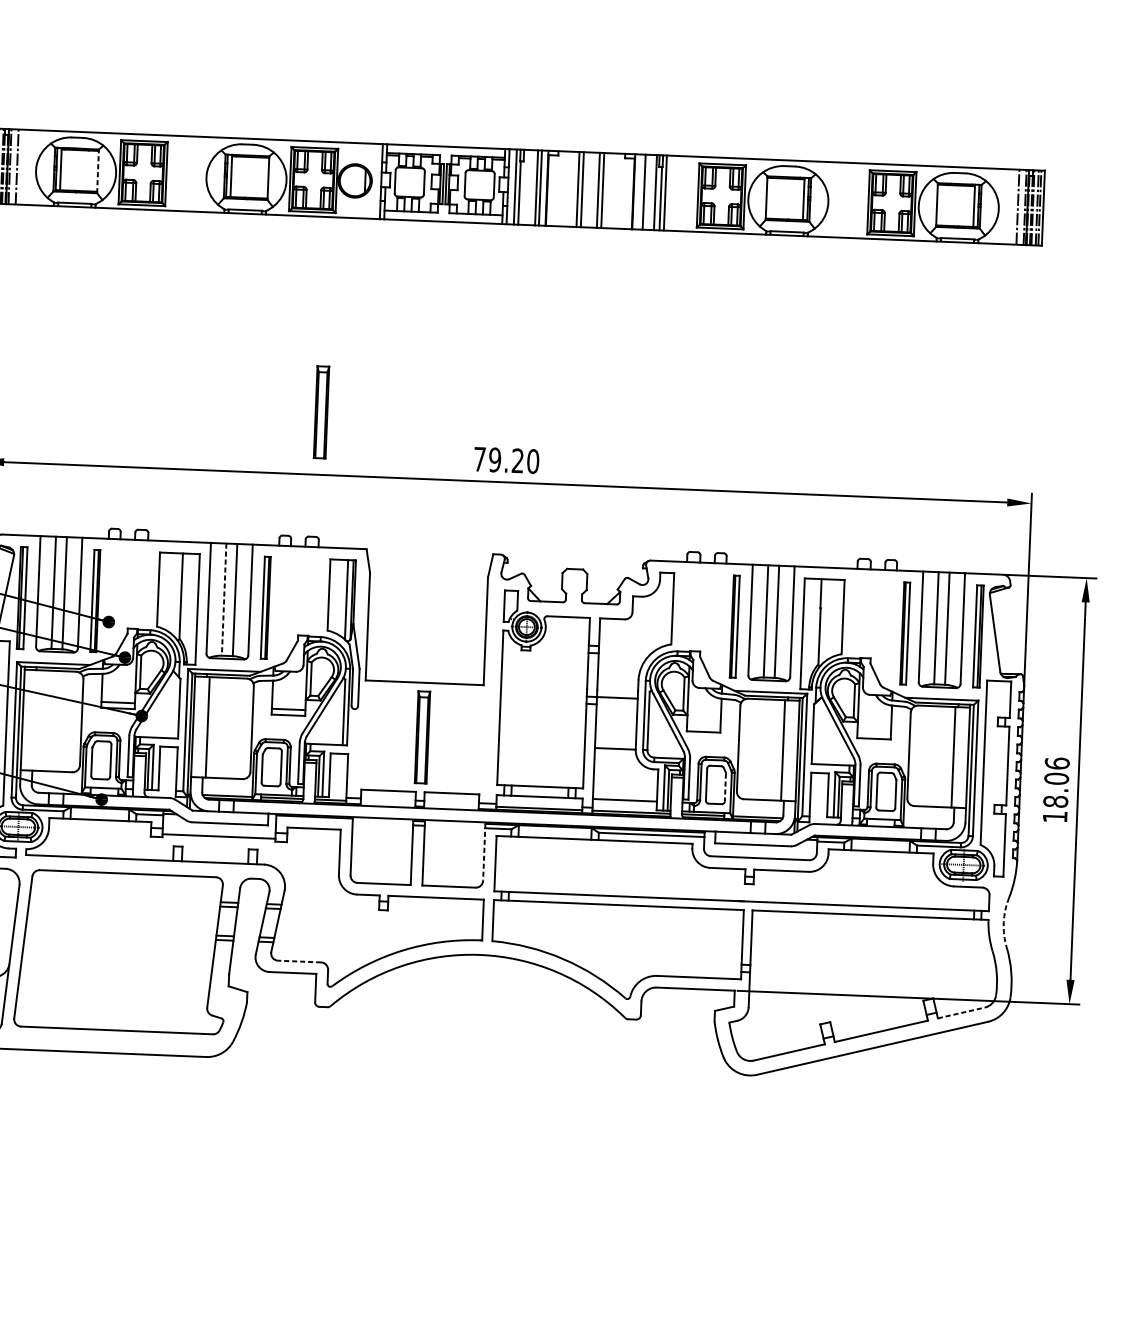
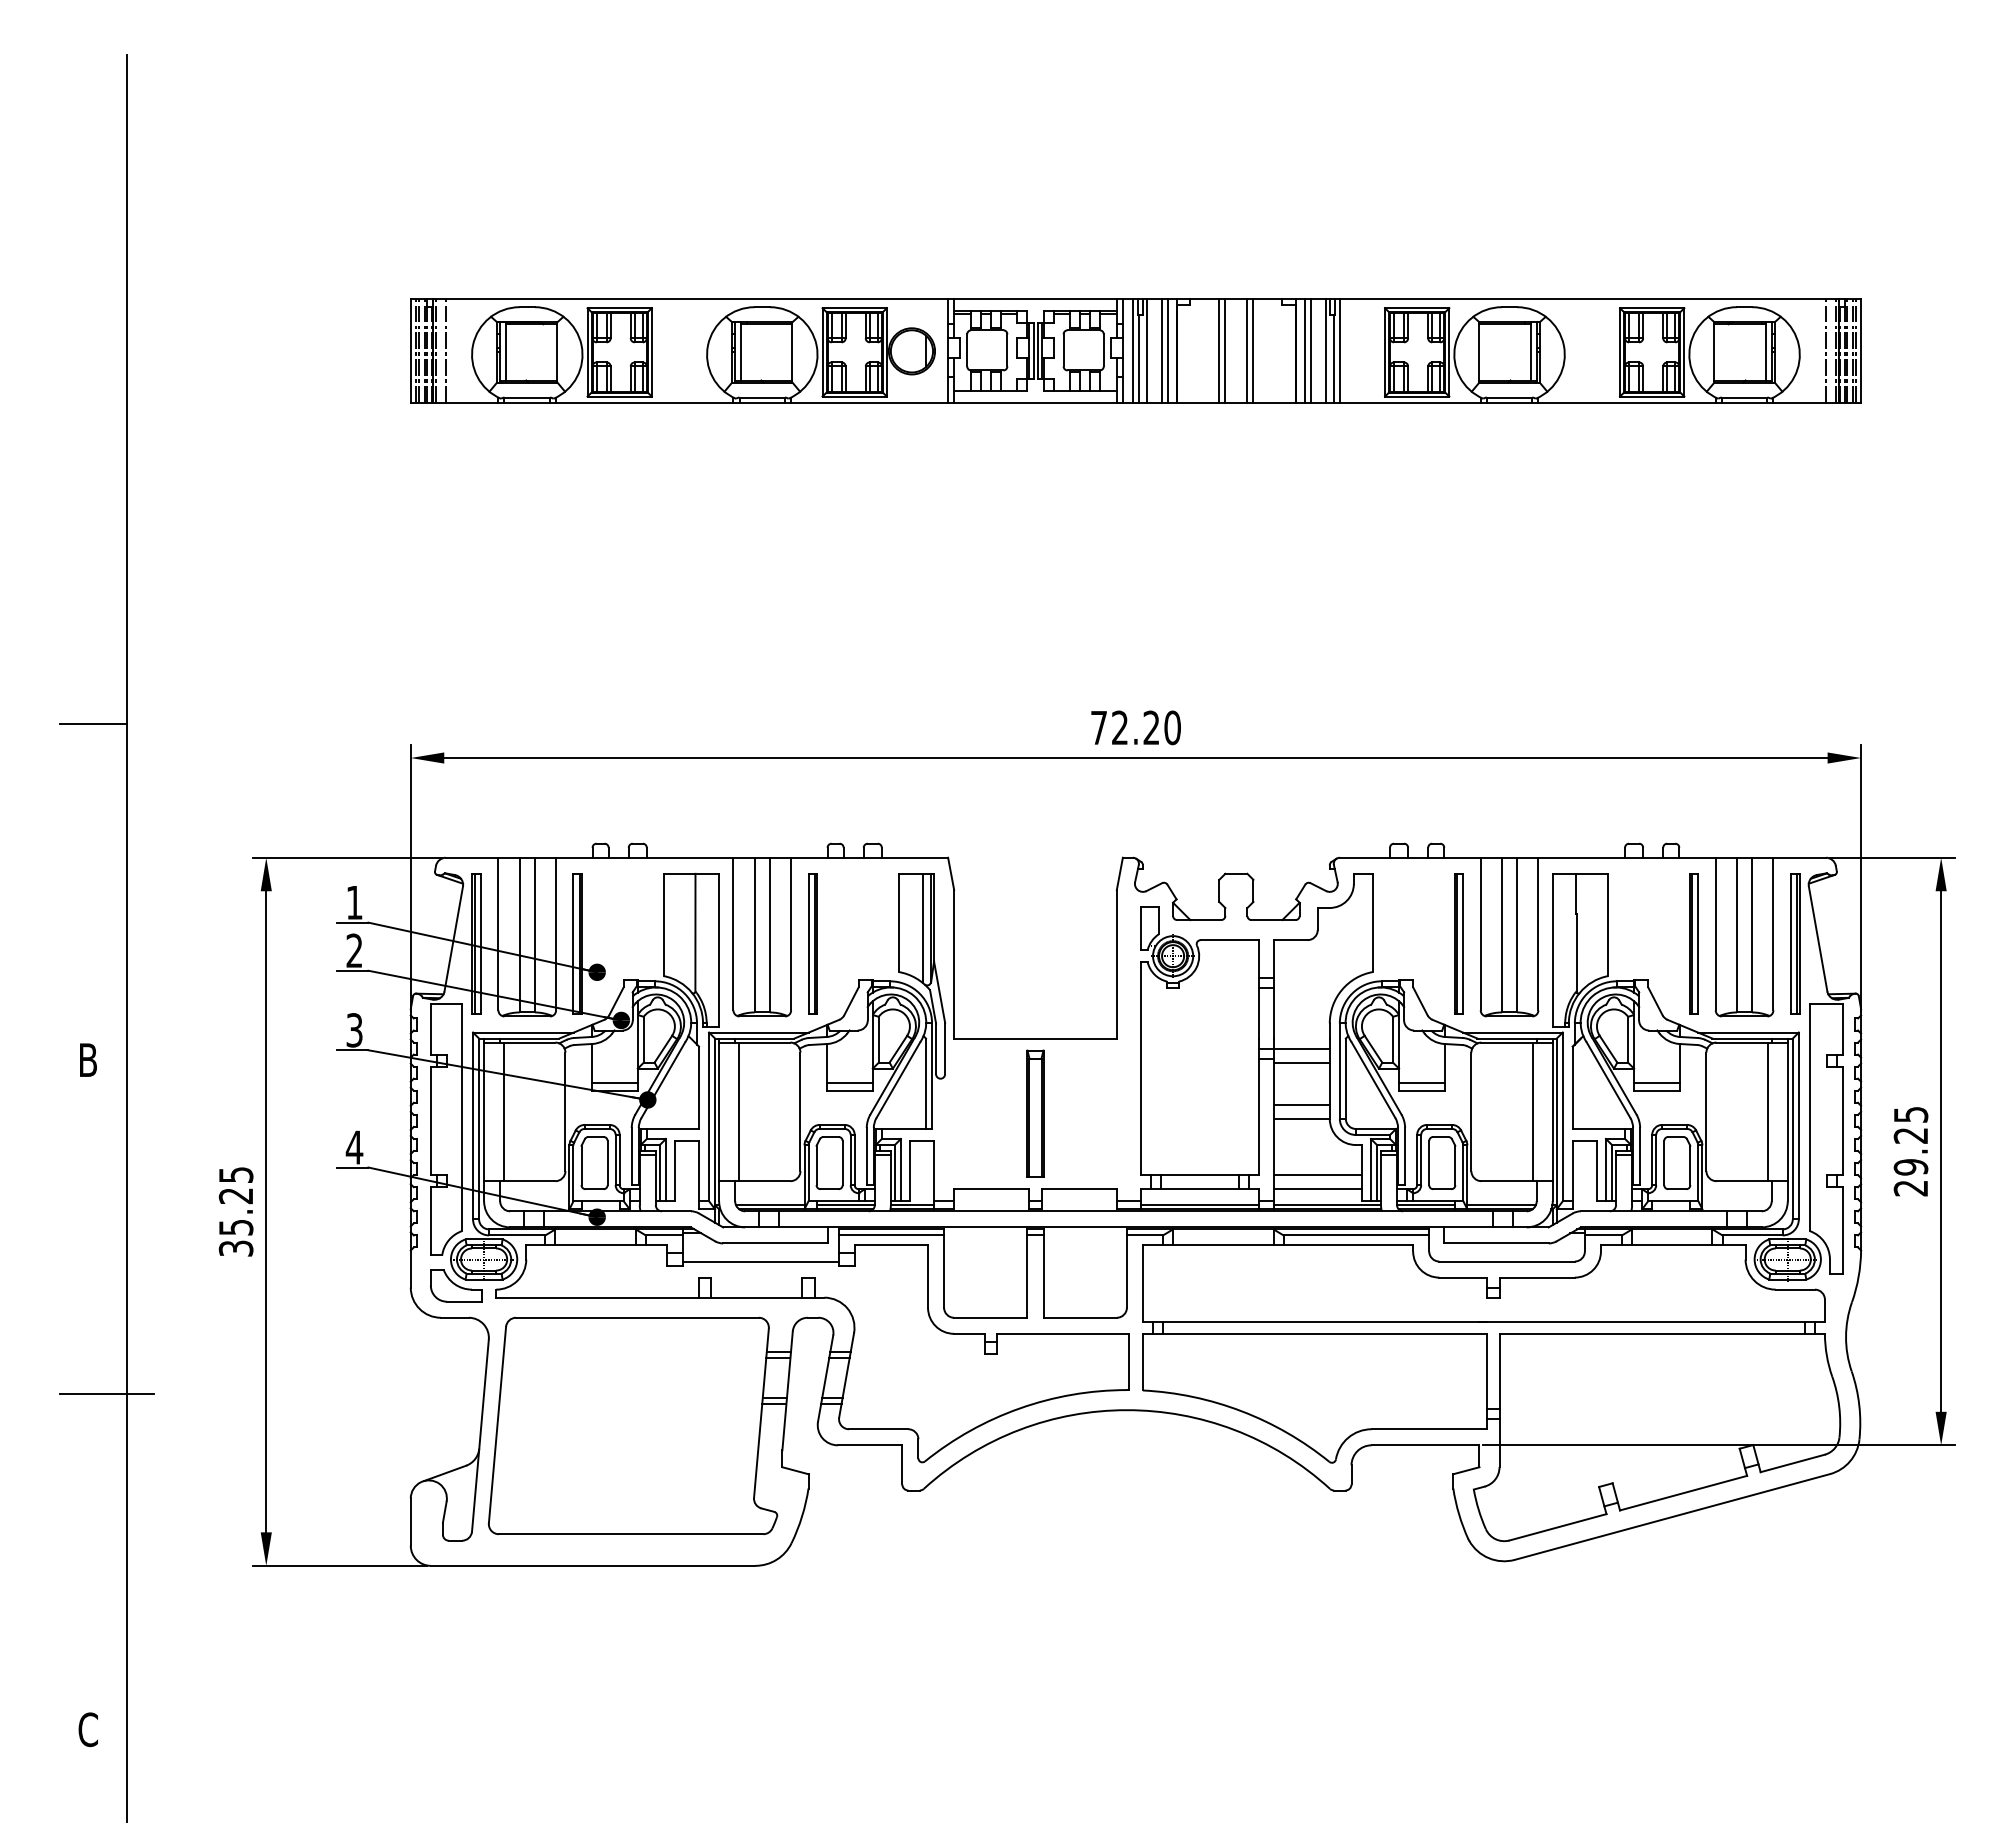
line: (98, 170) -> (557, 351), dashed -> solid
line: (525, 187) -> (1146, 350), added
line: (640, 191) -> (1305, 350), added
part: (321, 412) -> (878, 671), removed
text: (494, 459) -> (1119, 727), 79.20 -> 72.20
line: (223, 599) -> (754, 935), dashed -> solid
line: (616, 707) -> (1301, 1062), added
line: (37, 720) -> (504, 1111), added
line: (704, 725) -> (1422, 1082), added
line: (874, 732) -> (1657, 1082), added
line: (615, 738) -> (1301, 1104), added
line: (725, 787) -> (1455, 1166), dashed -> solid
line: (625, 790) -> (1317, 1175), added
text: (1055, 790) -> (1910, 1151), 18.06 -> 29.25
line: (314, 821) -> (891, 1235), added
line: (483, 852) -> (1126, 1269), dashed -> solid
arc: (1004, 922) -> (1846, 1336), dashed -> solid
line: (299, 961) -> (878, 1429), dashed -> solid
line: (961, 1013) -> (1793, 1463), dashed -> solid

